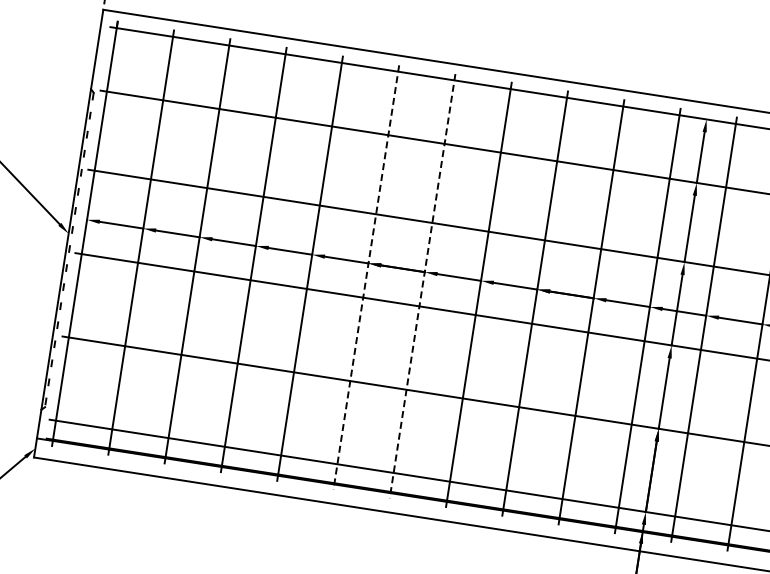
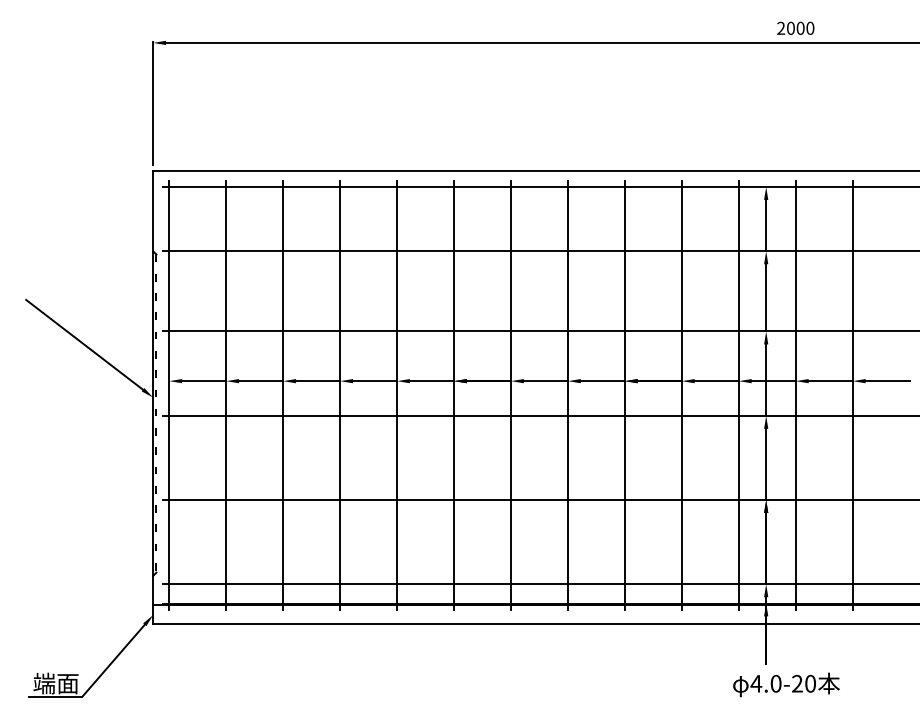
line: (366, 277) -> (454, 395), dashed -> solid
line: (423, 286) -> (511, 395), dashed -> solid

